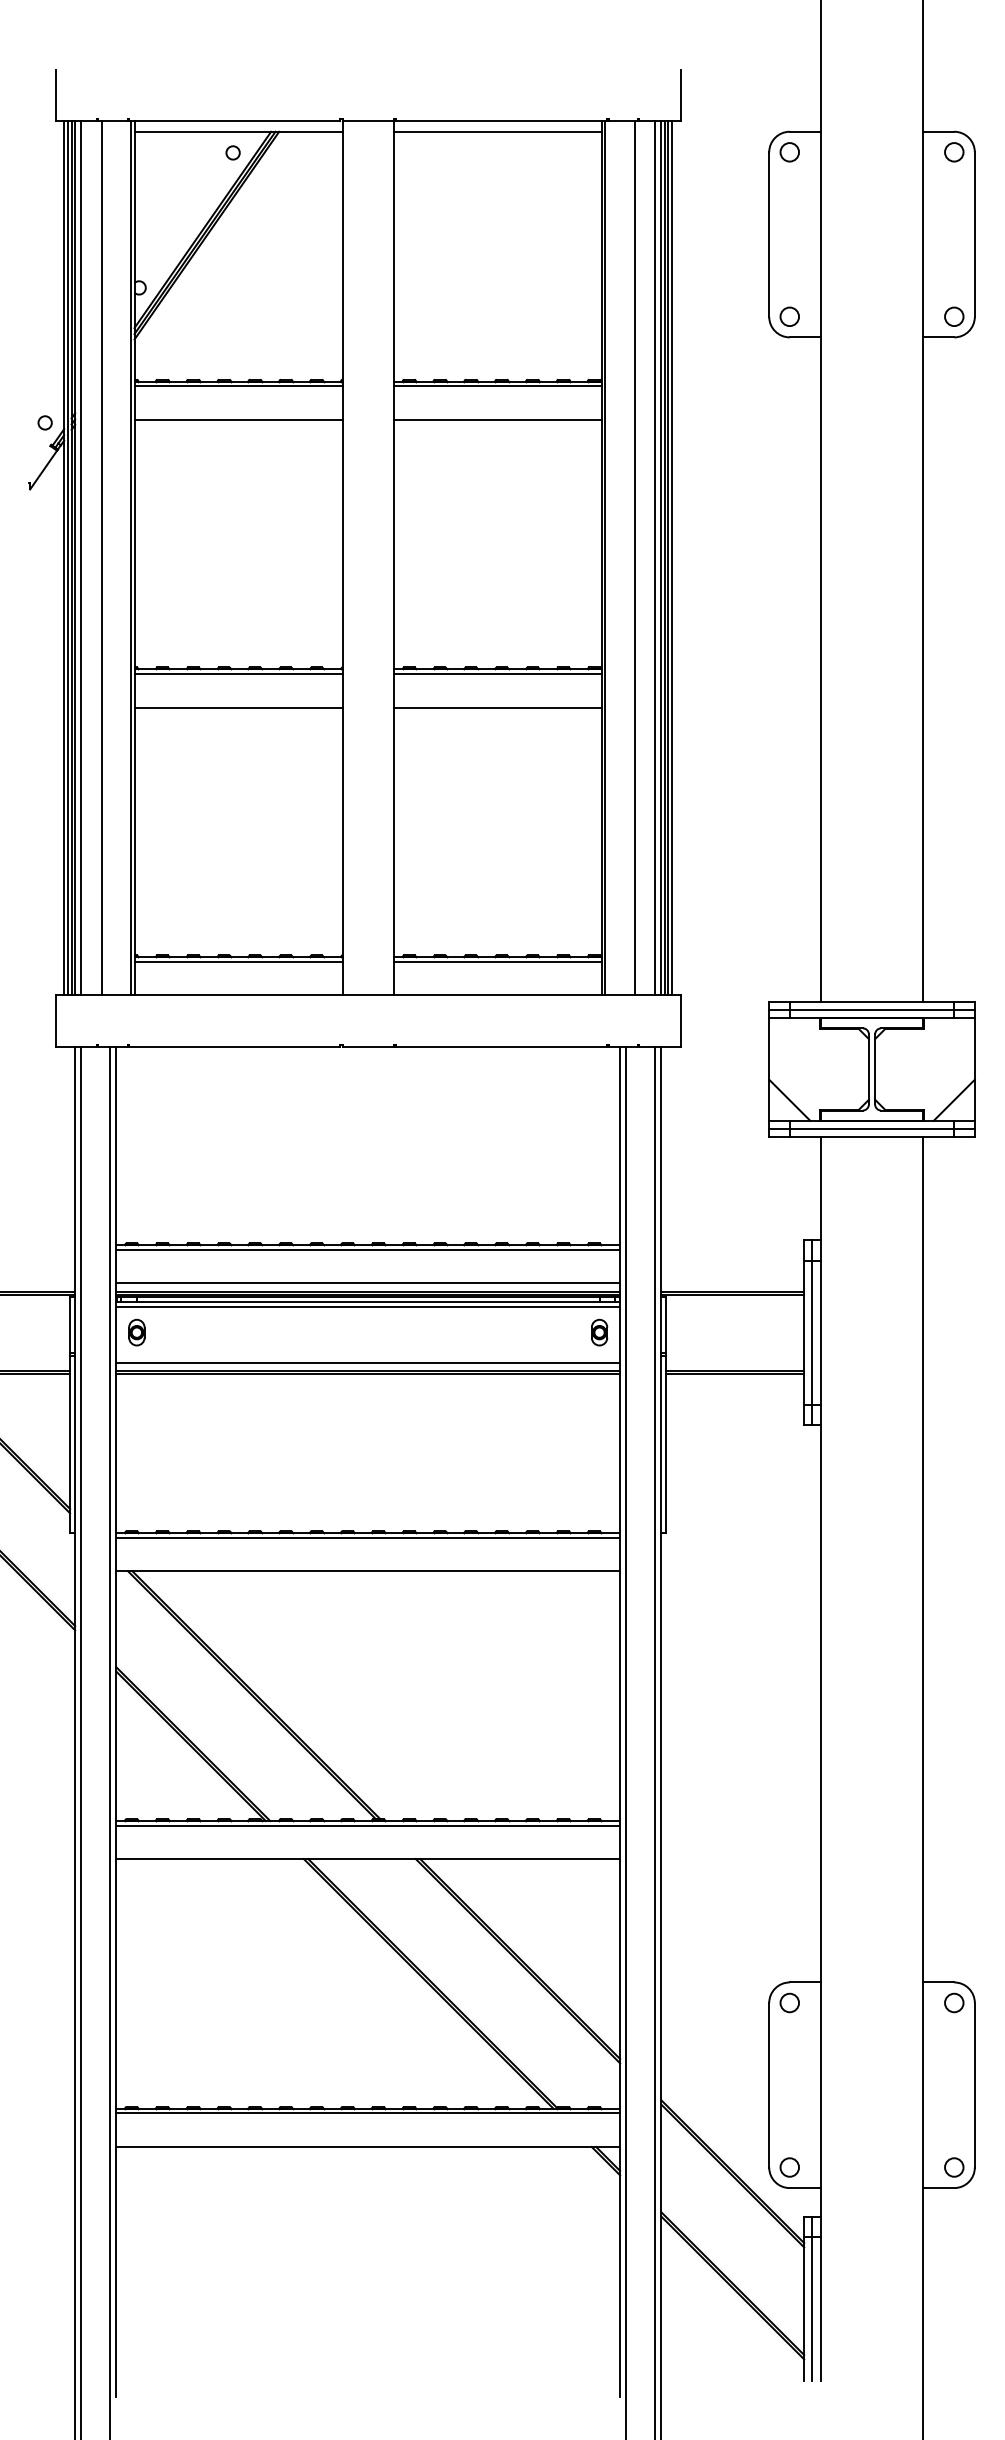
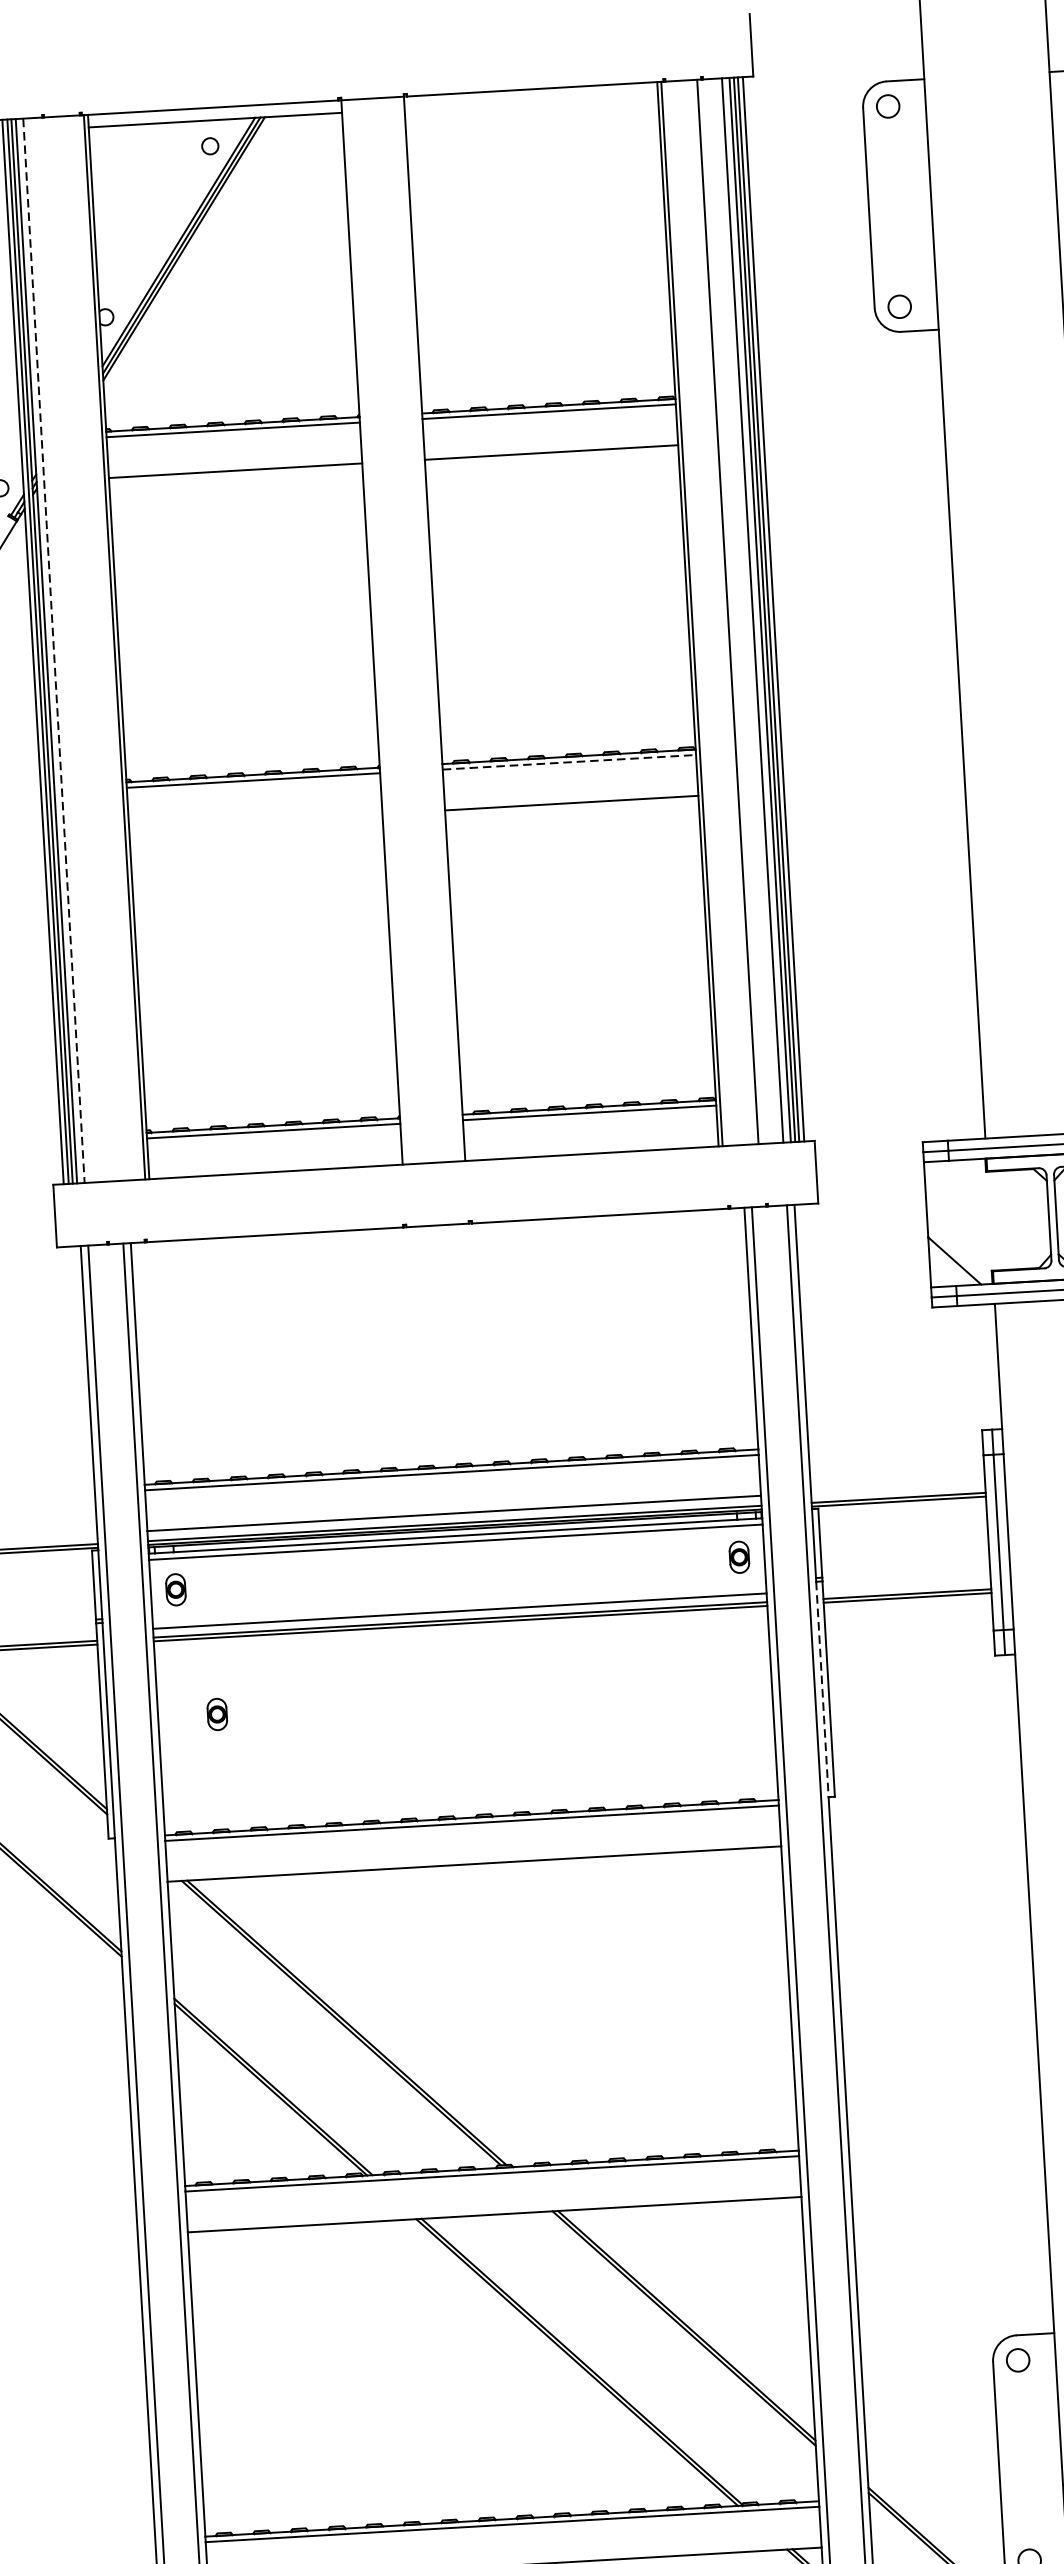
line: (497, 131) -> (530, 101), removed
line: (81, 558) -> (54, 650), solid -> dashed
line: (101, 558) -> (78, 649), removed
line: (497, 674) -> (568, 762), solid -> dashed
line: (238, 707) -> (255, 821), removed
part: (164, 1436) -> (216, 1714), added
line: (661, 1445) -> (822, 1690), solid -> dashed

